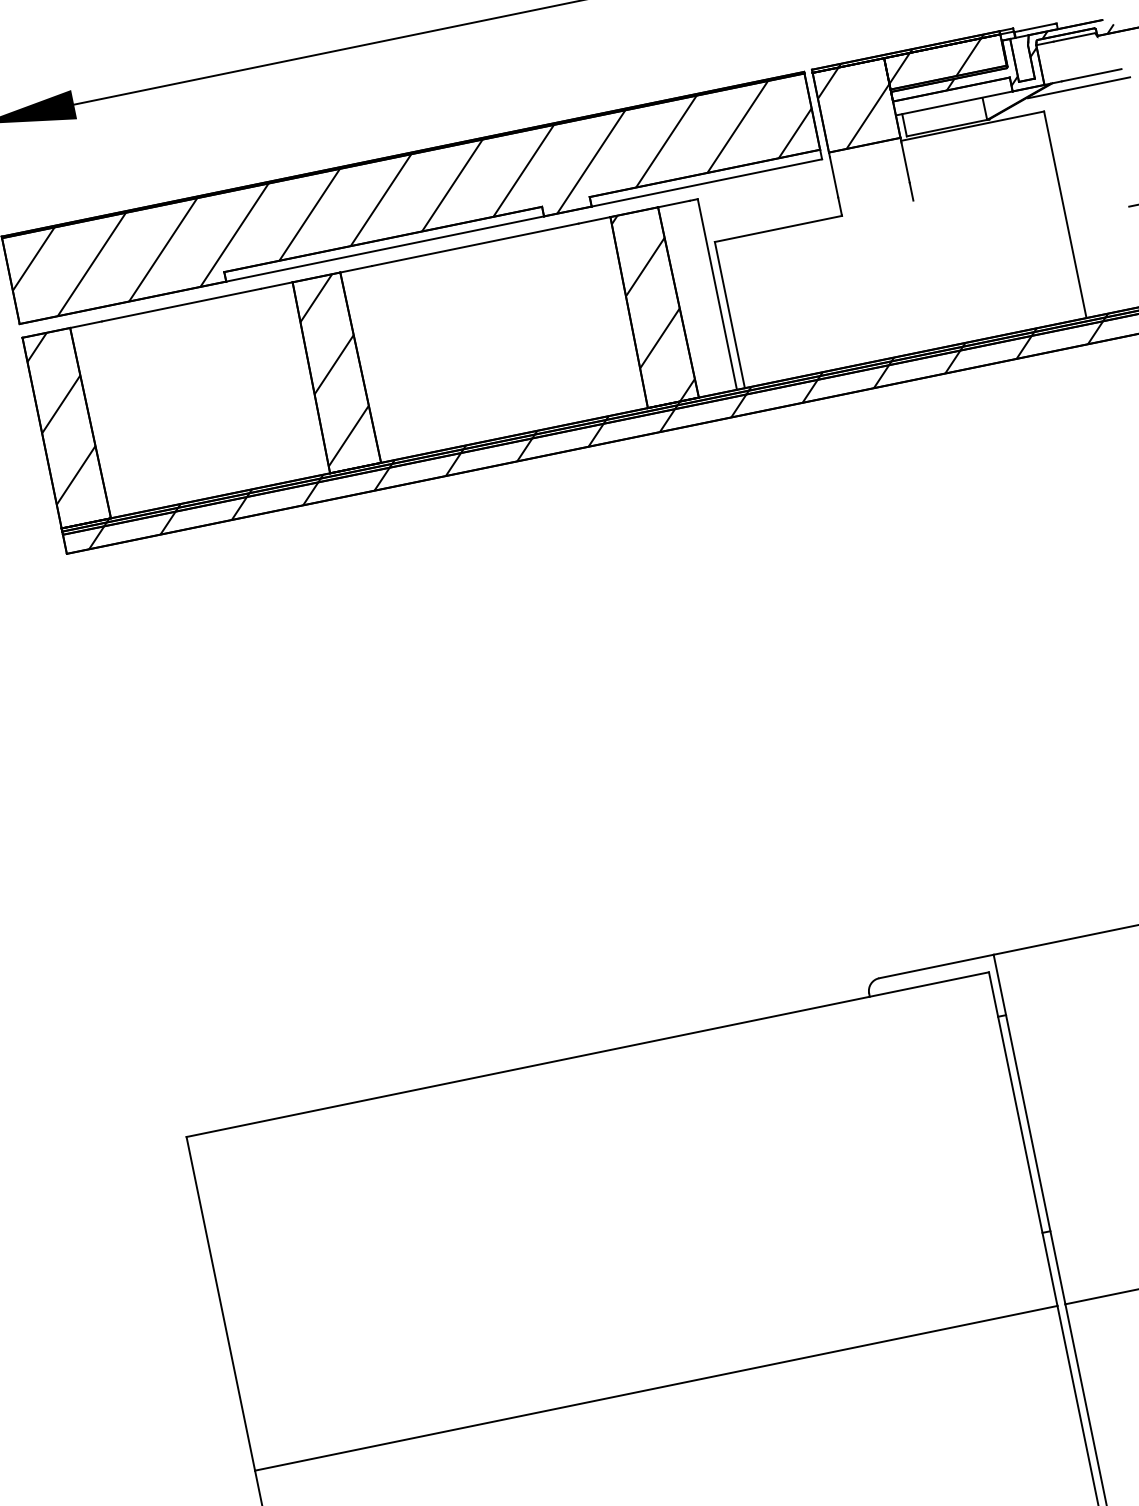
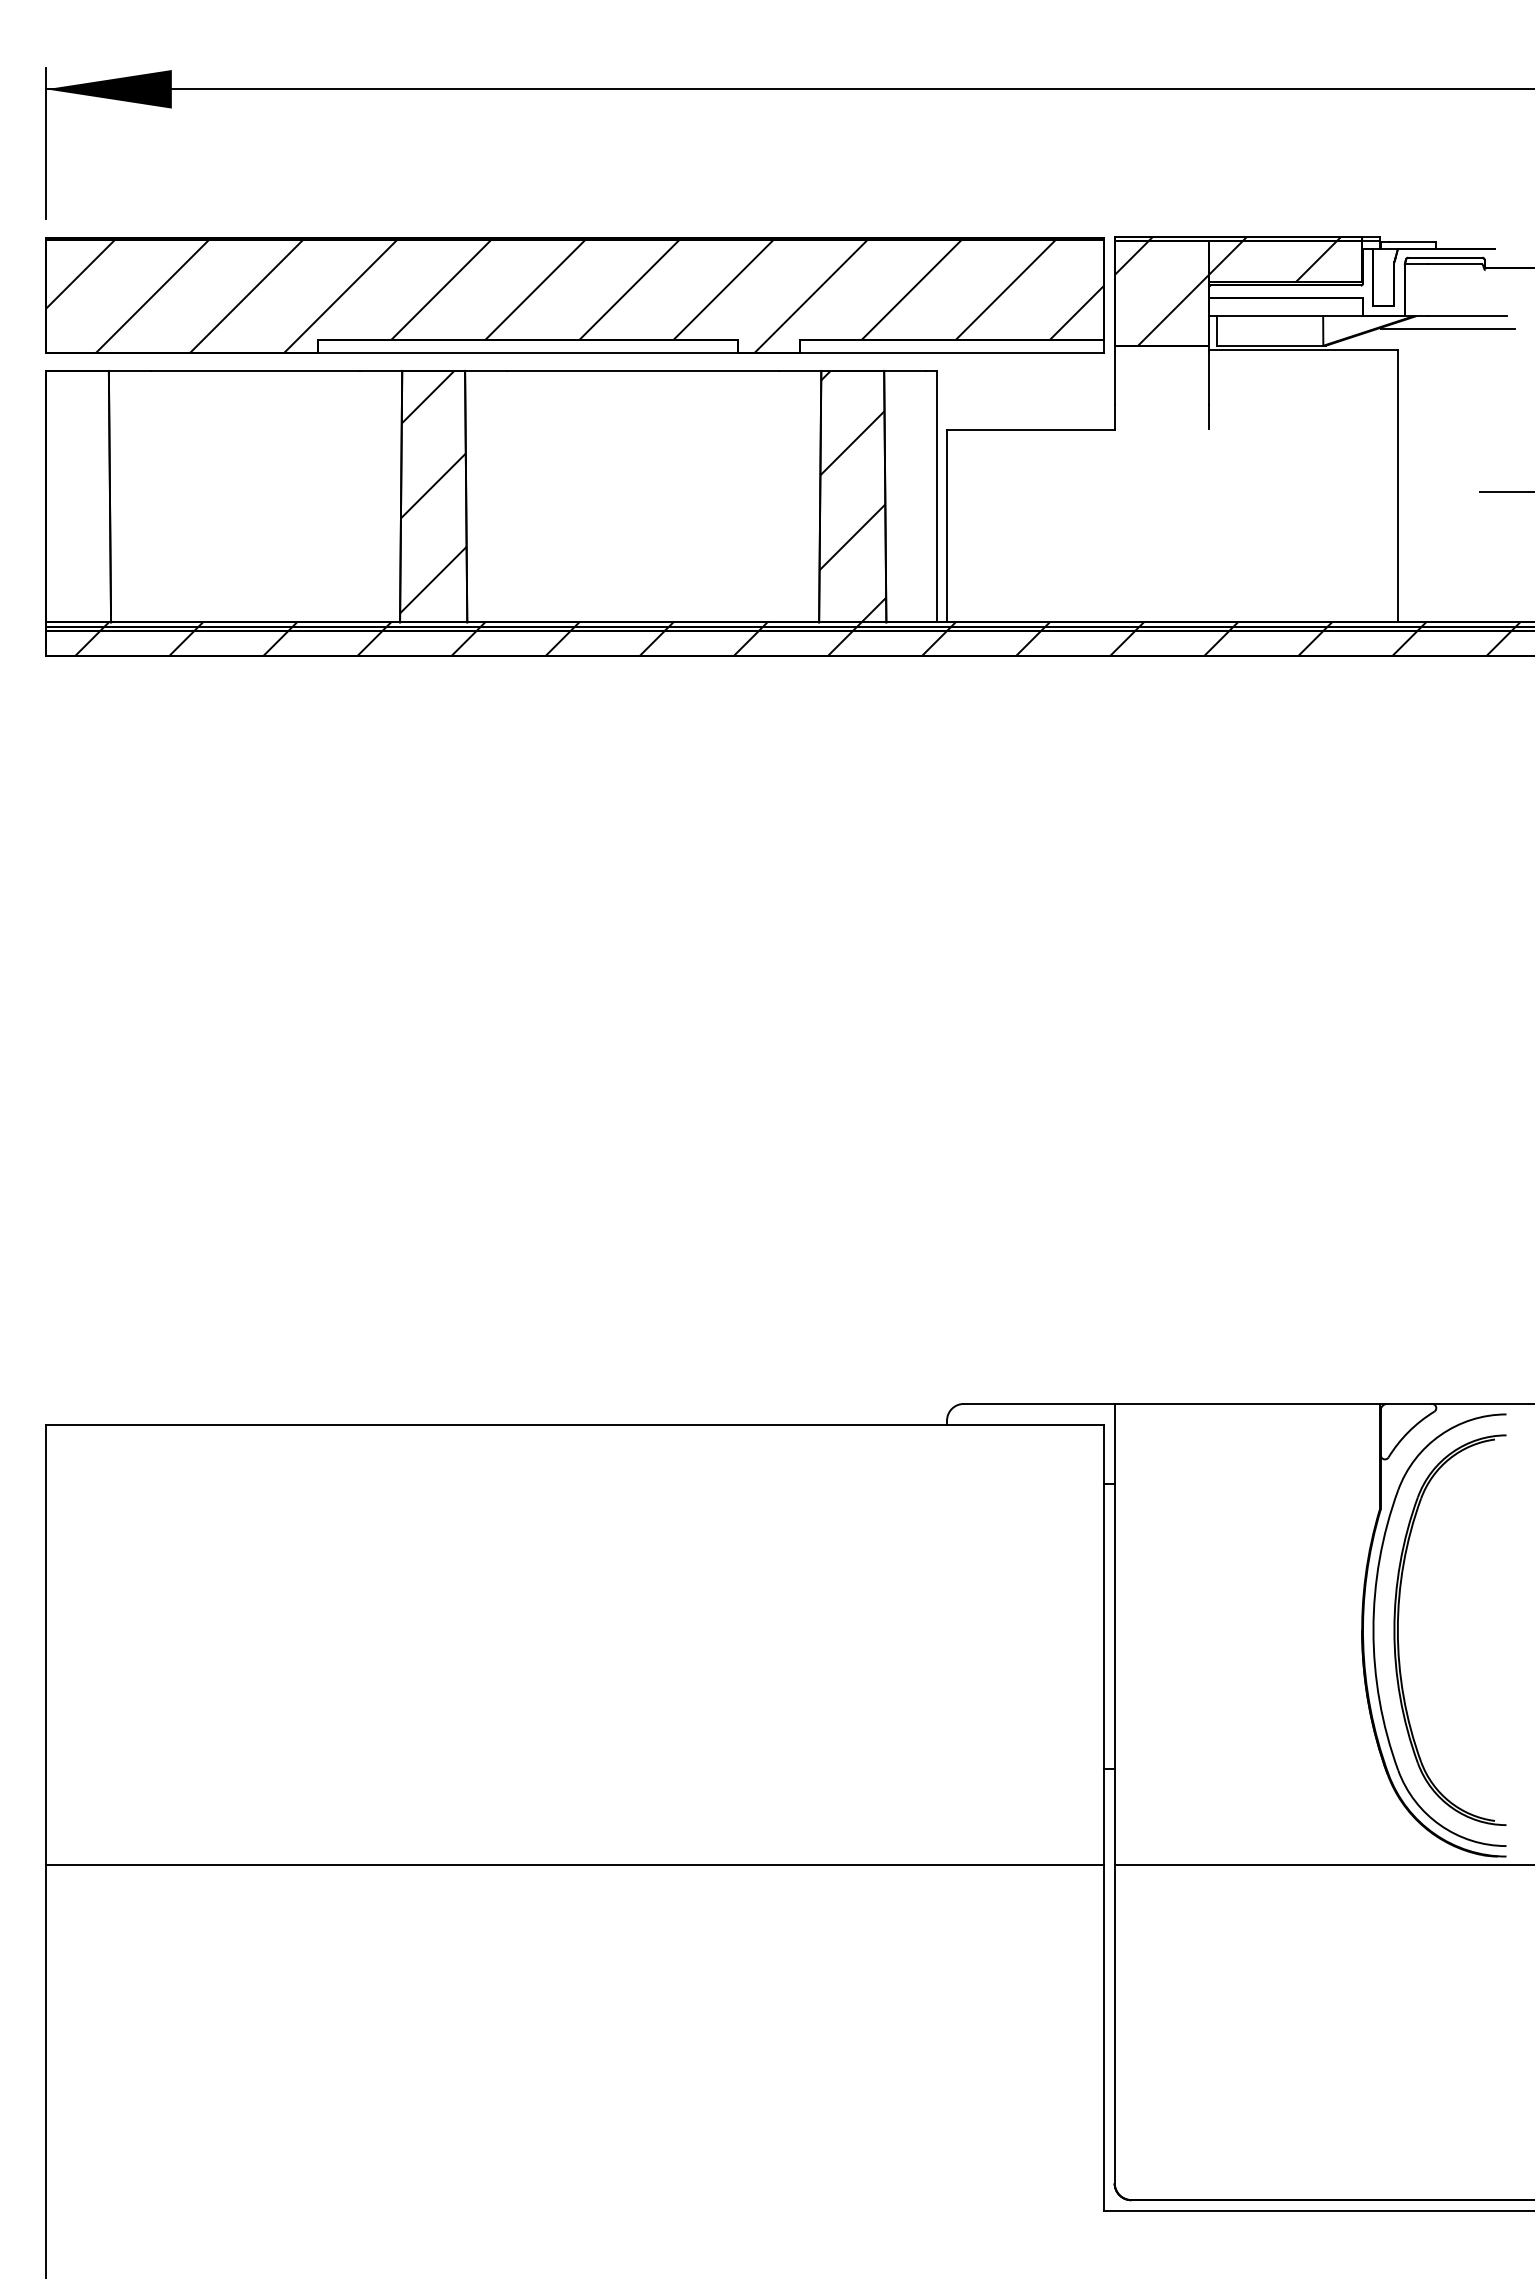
hatch: (1030, 58) -> (1393, 279), removed
hatch: (66, 427) -> (78, 496), removed

